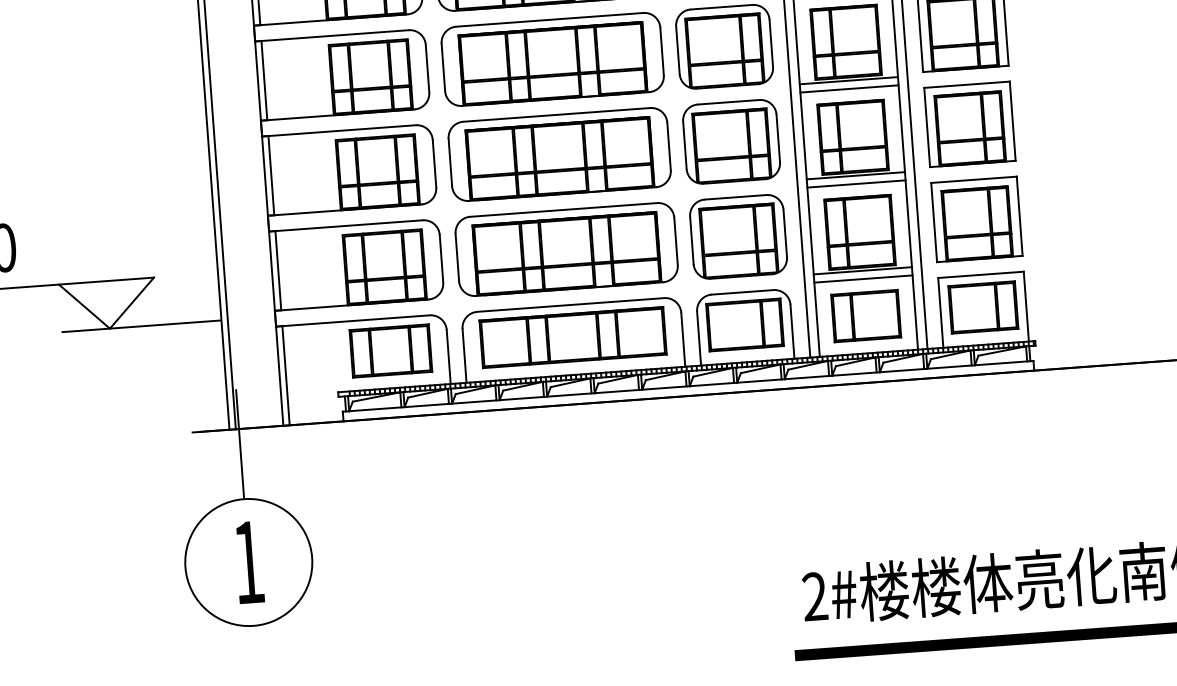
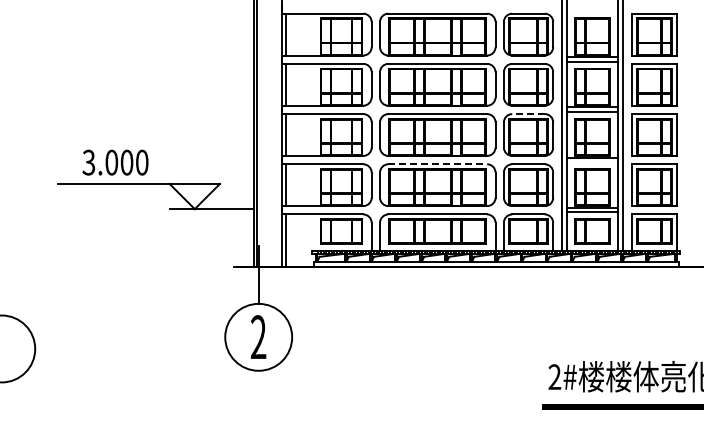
line: (728, 103) -> (528, 114), solid -> dashed
line: (856, 183) -> (592, 161), removed
line: (565, 210) -> (438, 164), solid -> dashed
text: (248, 560) -> (258, 336), 1 -> 2

